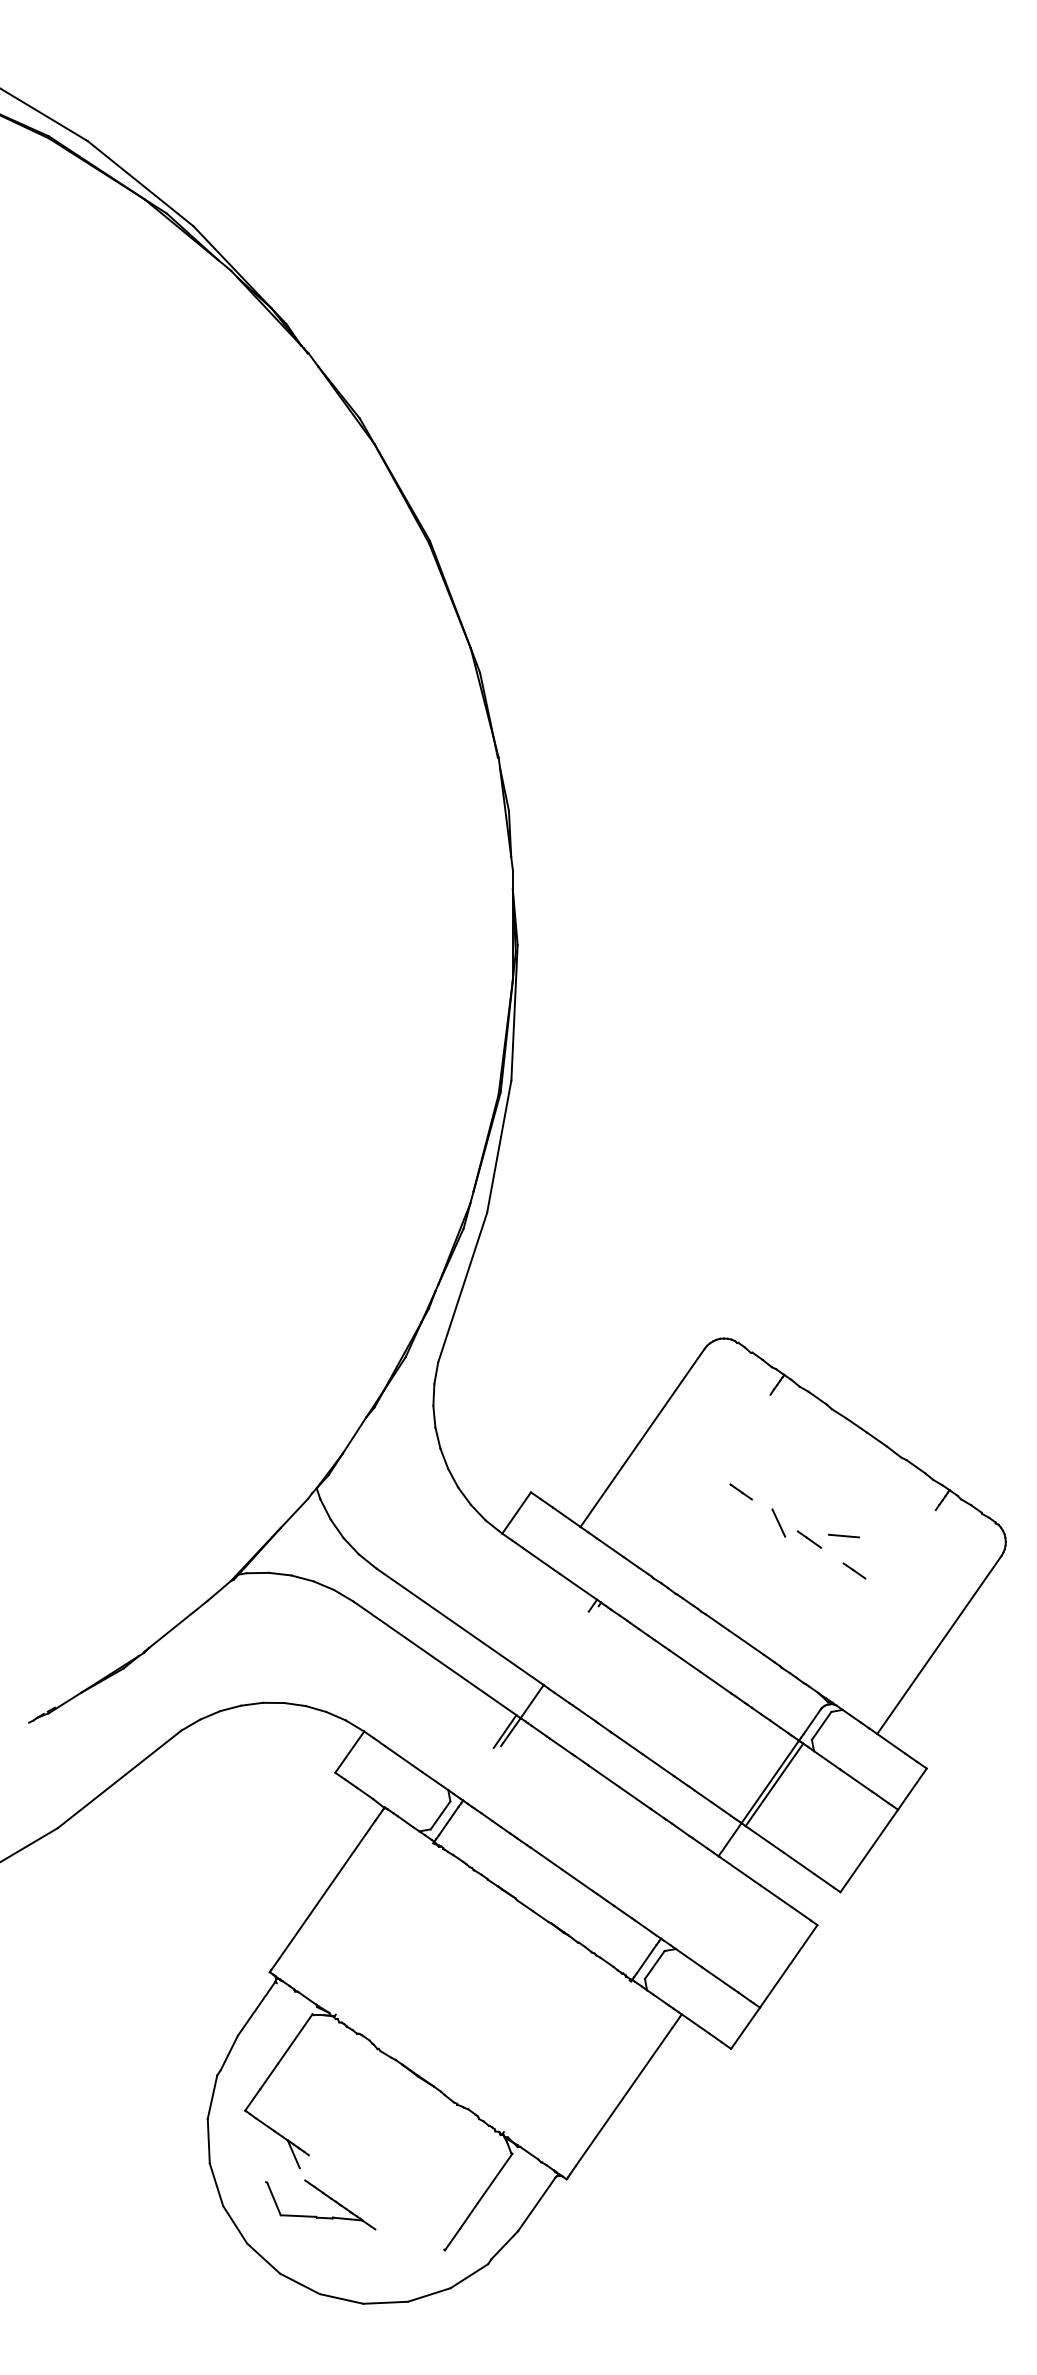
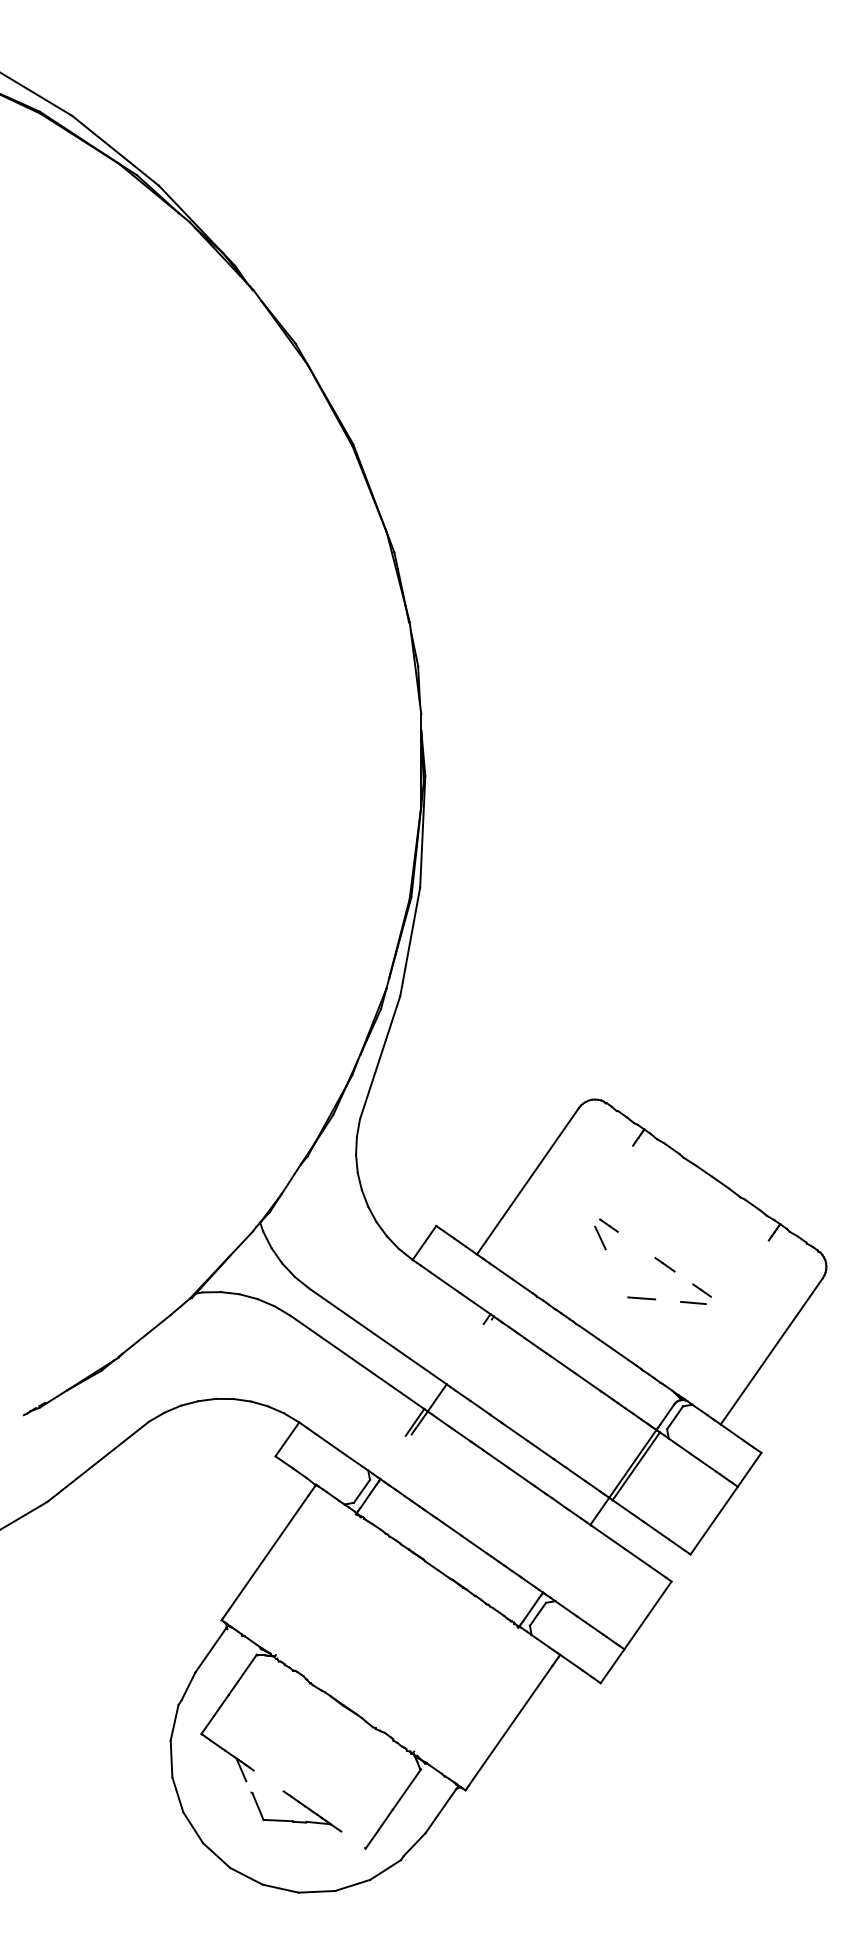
line: (778, 1522) -> (600, 1237), moved
line: (843, 1535) -> (693, 1302), moved
line: (780, 1580) -> (641, 1298), added
part: (324, 2195) -> (299, 1803), moved

